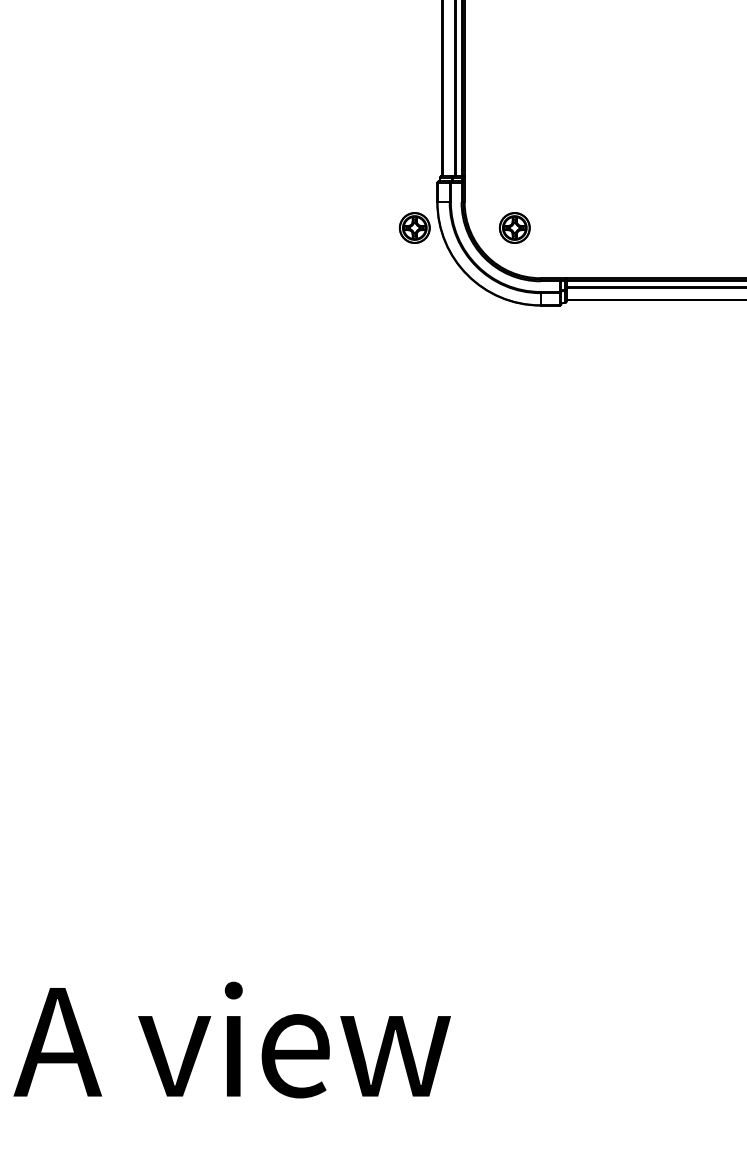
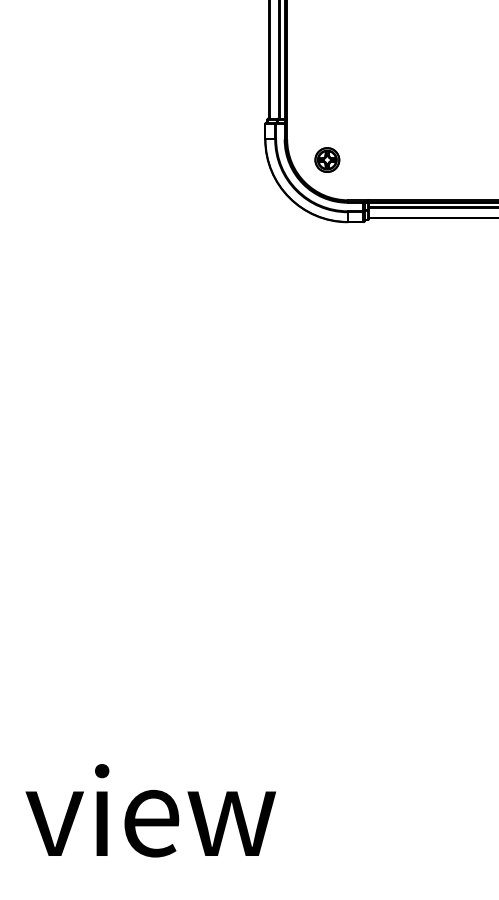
part: (414, 227) -> (246, 159), removed

